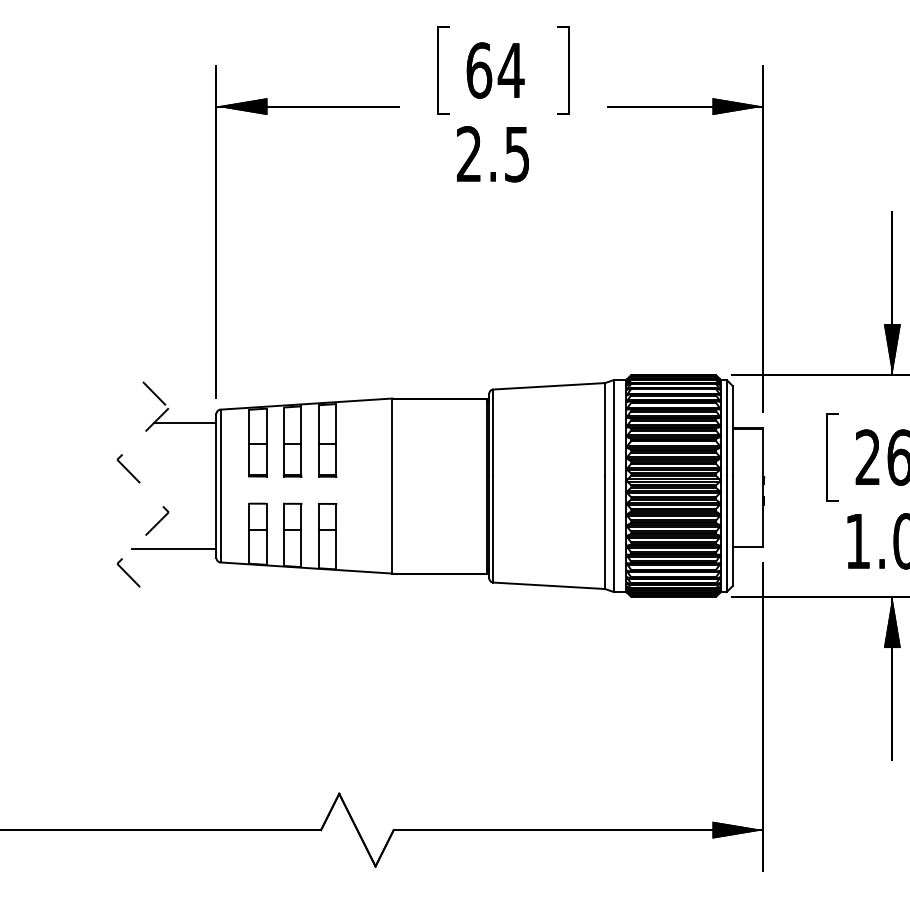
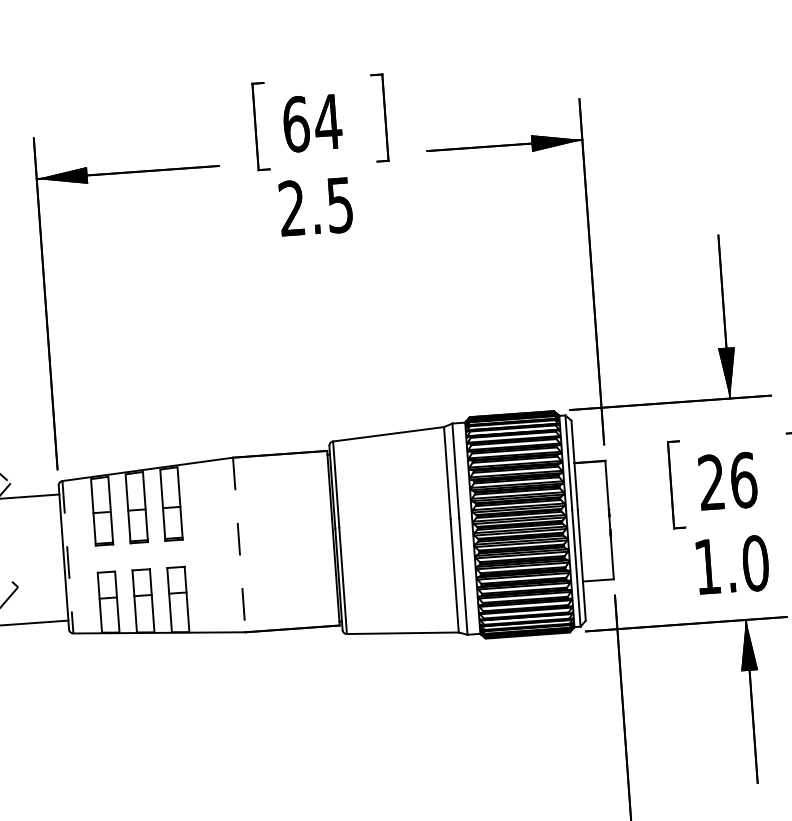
line: (220, 486) -> (67, 557), solid -> dashed
line: (392, 486) -> (239, 545), solid -> dashed

